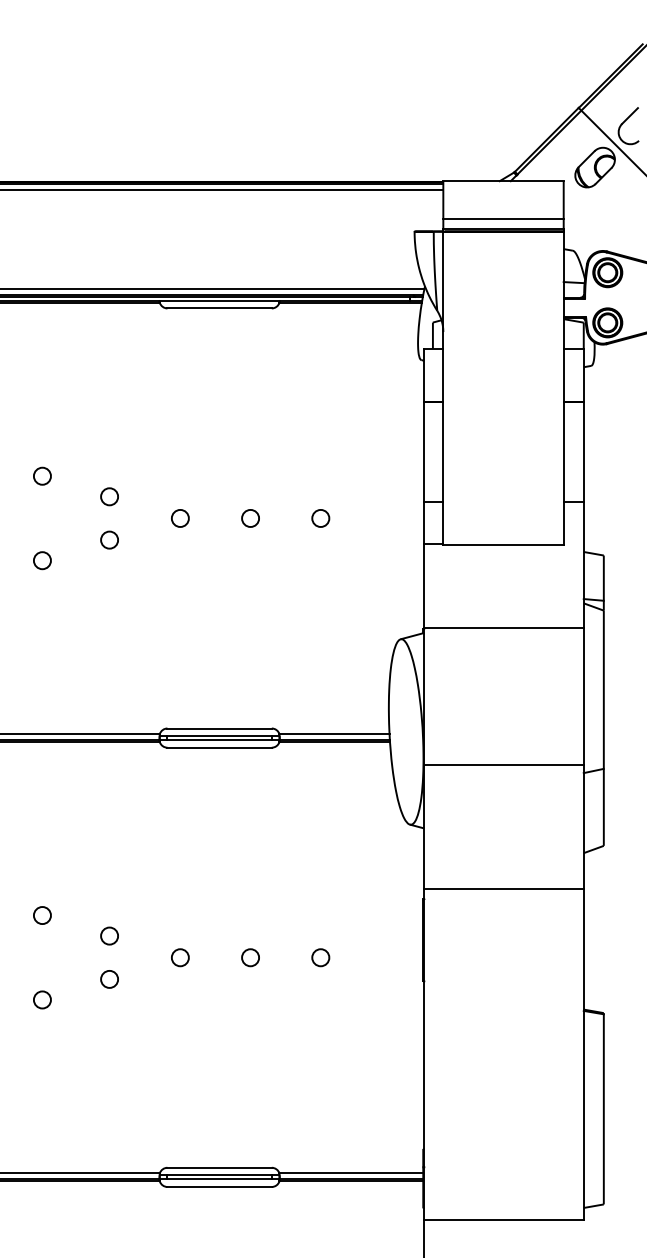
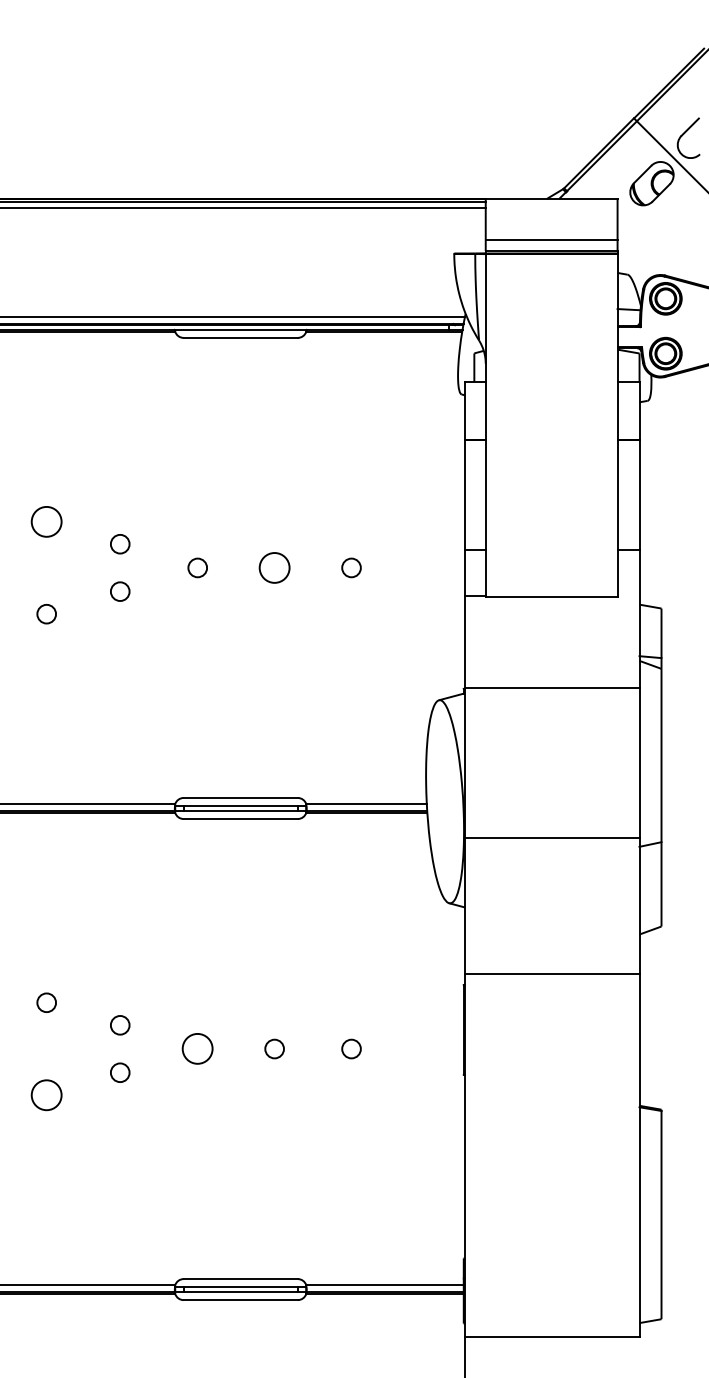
circle: (42, 475) -> (46, 520), size x1.6
circle: (250, 517) -> (274, 566), size x1.6
circle: (180, 957) -> (197, 1048), size x1.6
circle: (42, 999) -> (46, 1094), size x1.6

